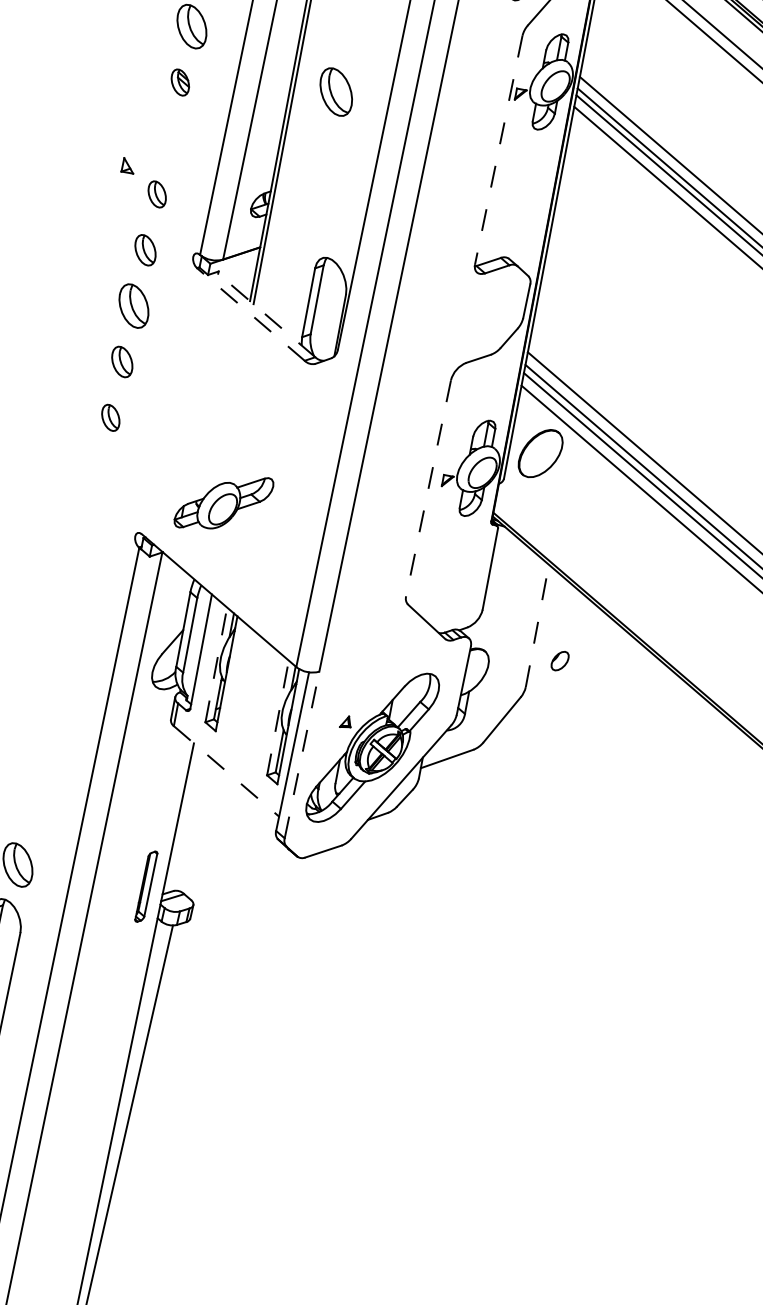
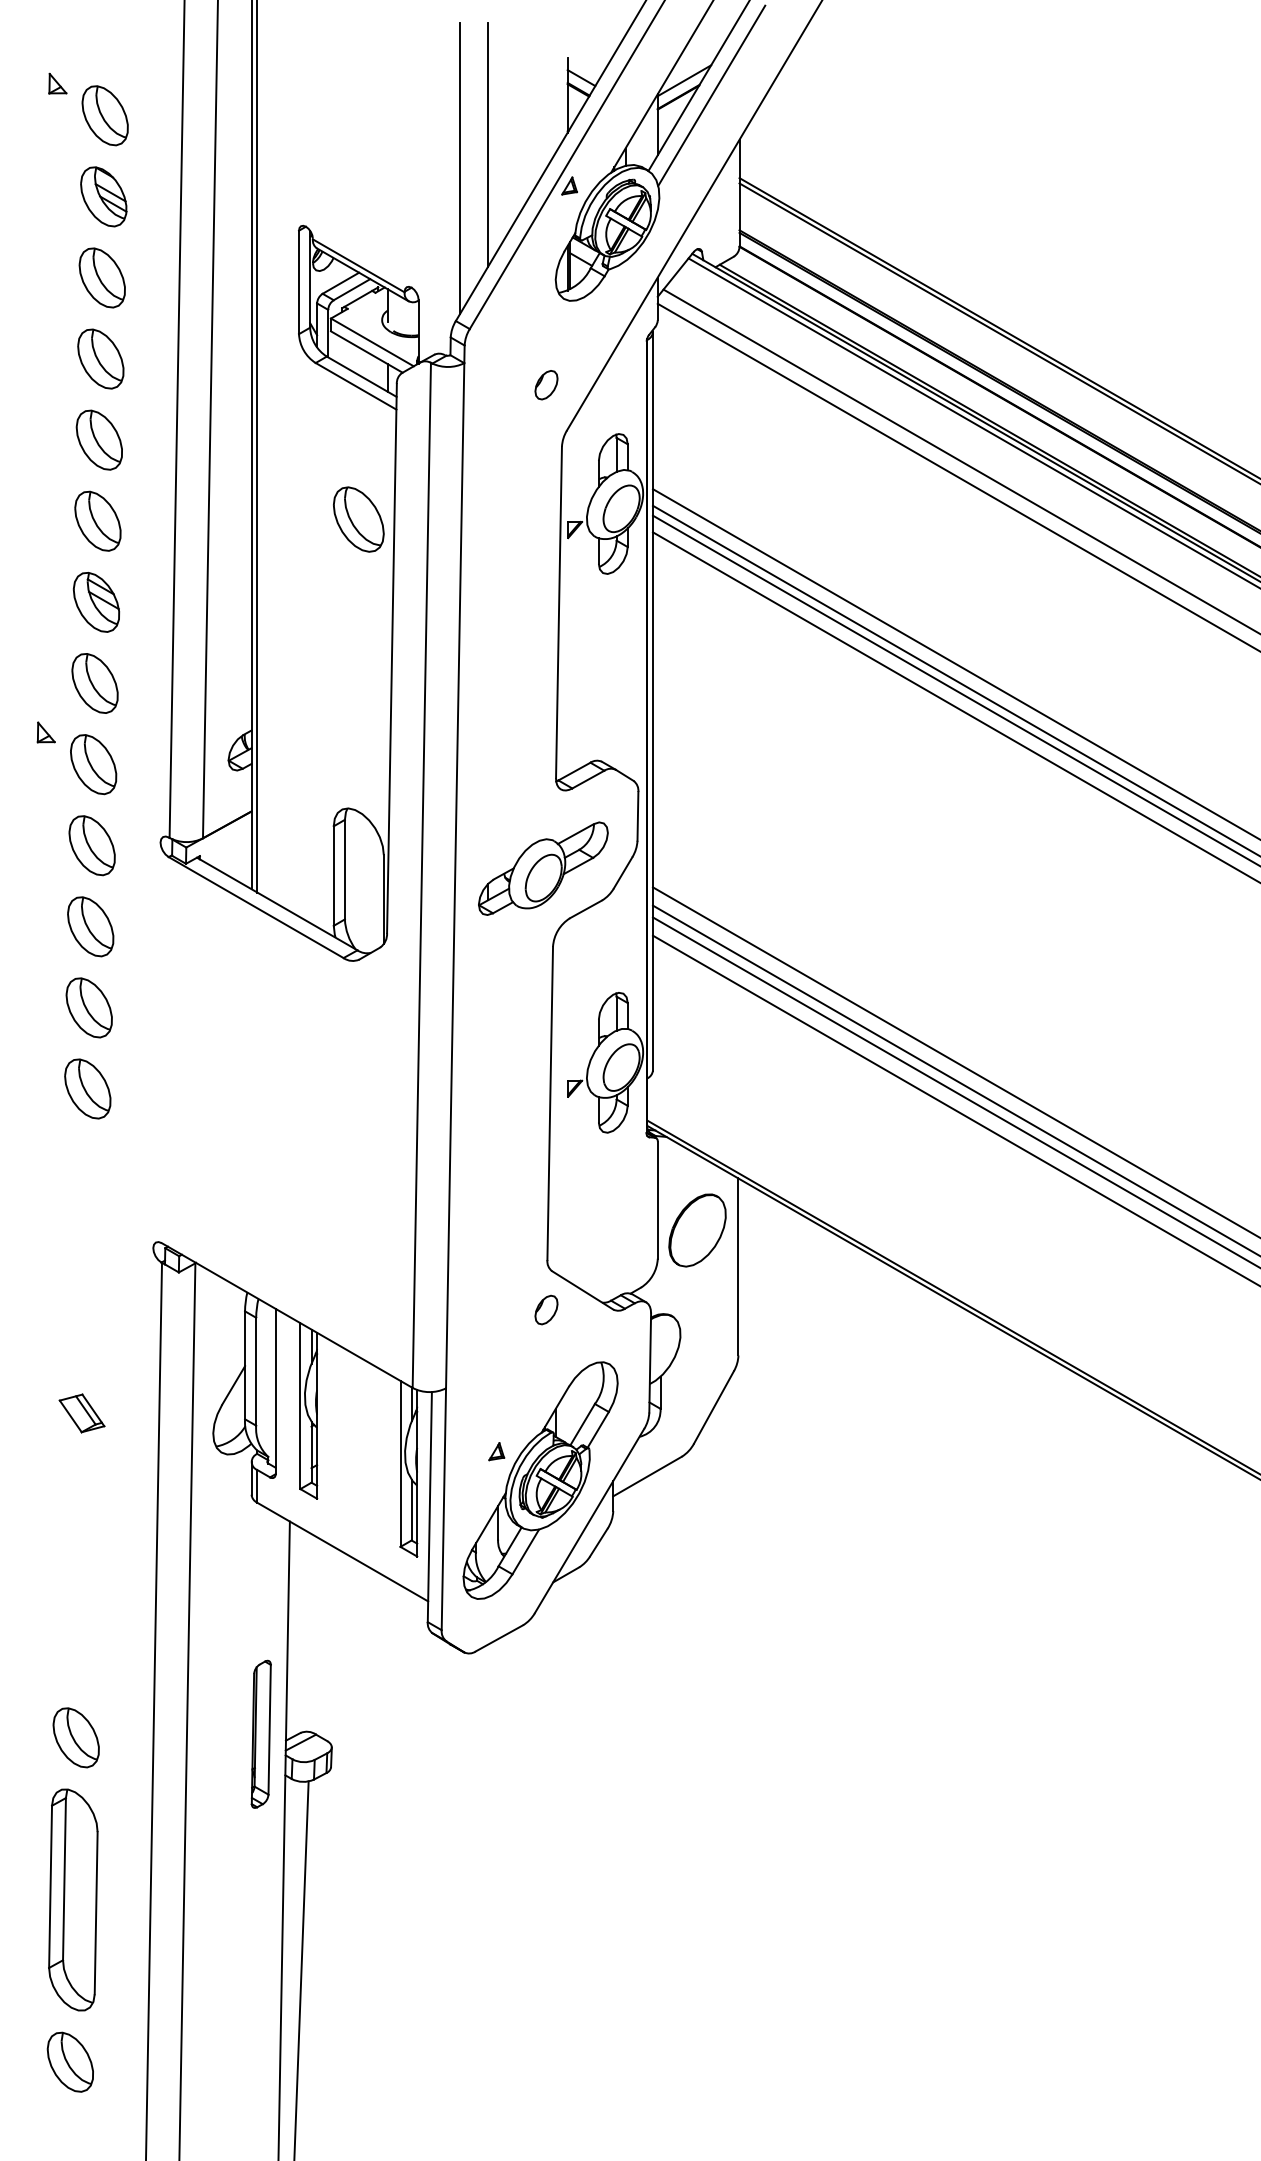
part: (180, 82) -> (96, 602), size x1.67
part: (336, 92) -> (358, 519), moved
part: (168, 138) -> (94, 683), added
line: (499, 150) -> (559, 612), dashed -> solid
part: (157, 194) -> (93, 764), size x1.67
part: (145, 250) -> (91, 845), size x1.43
line: (251, 314) -> (256, 907), dashed -> solid
line: (266, 315) -> (277, 904), dashed -> solid
part: (121, 361) -> (88, 1007), size x1.43
part: (110, 417) -> (87, 1088), size x1.67
part: (540, 453) -> (697, 1230), moved
line: (428, 488) -> (550, 1103), dashed -> solid
part: (224, 502) -> (543, 868), moved
line: (537, 625) -> (738, 1266), dashed -> solid
part: (63, 641) -> (81, 1413), added
part: (560, 660) -> (546, 1309), moved
line: (216, 665) -> (300, 1406), dashed -> solid
line: (278, 717) -> (400, 1463), dashed -> solid
line: (301, 755) -> (443, 1509), dashed -> solid
line: (226, 771) -> (342, 1552), dashed -> solid
part: (145, 886) -> (260, 1733), size x1.43

